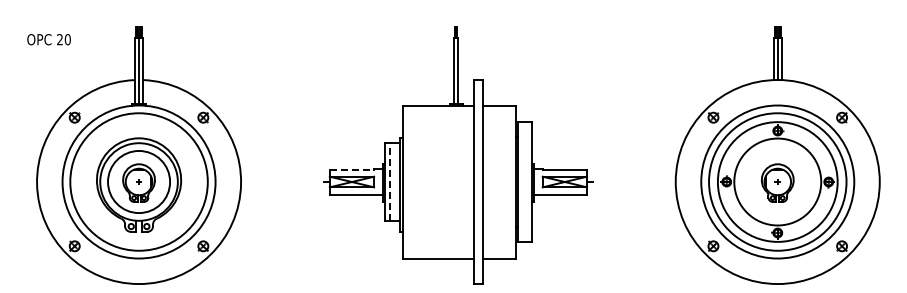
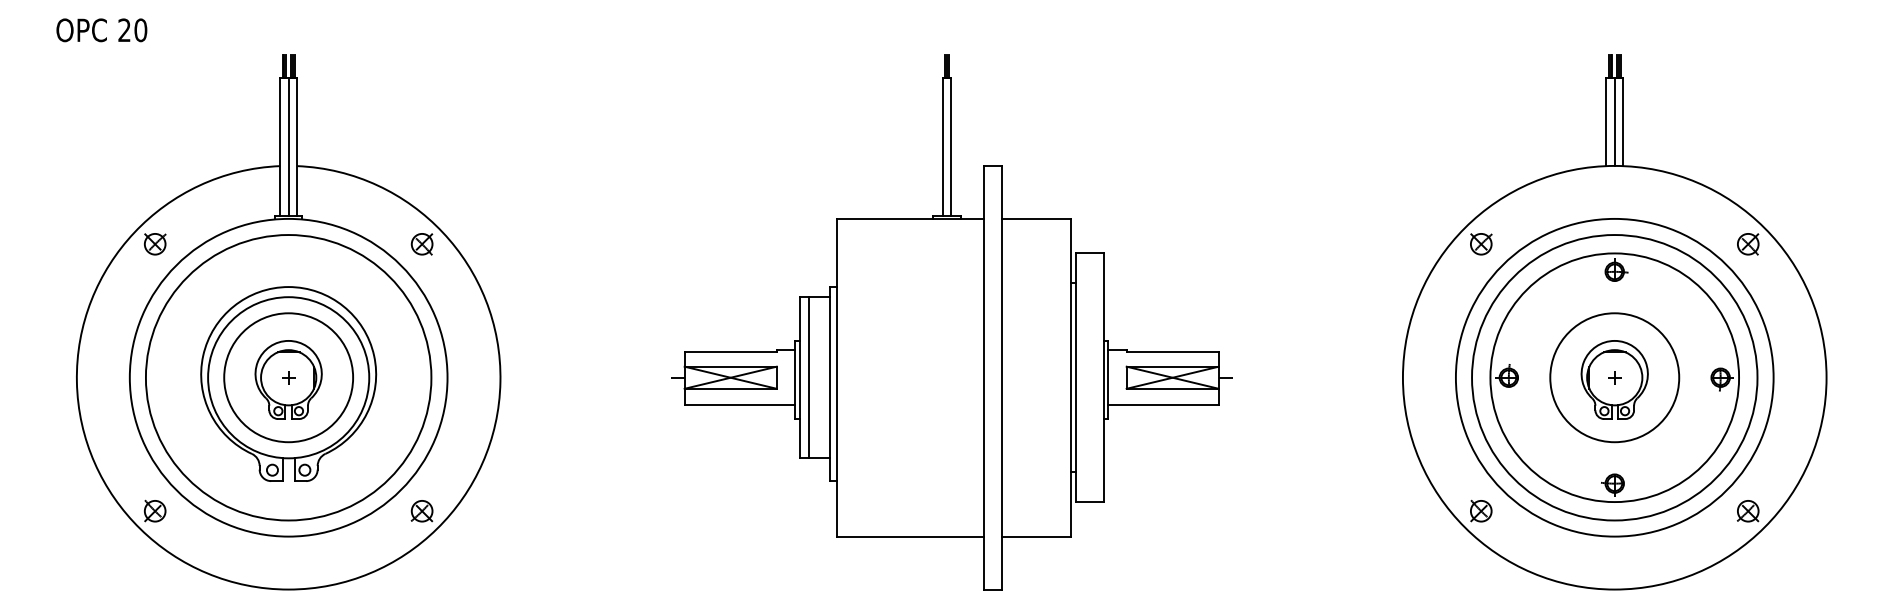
text: (48, 39) -> (100, 29), moved
line: (352, 169) -> (731, 351), dashed -> solid
circle: (777, 181) -> (1614, 376), size x0.71
line: (389, 182) -> (808, 378), dashed -> solid

